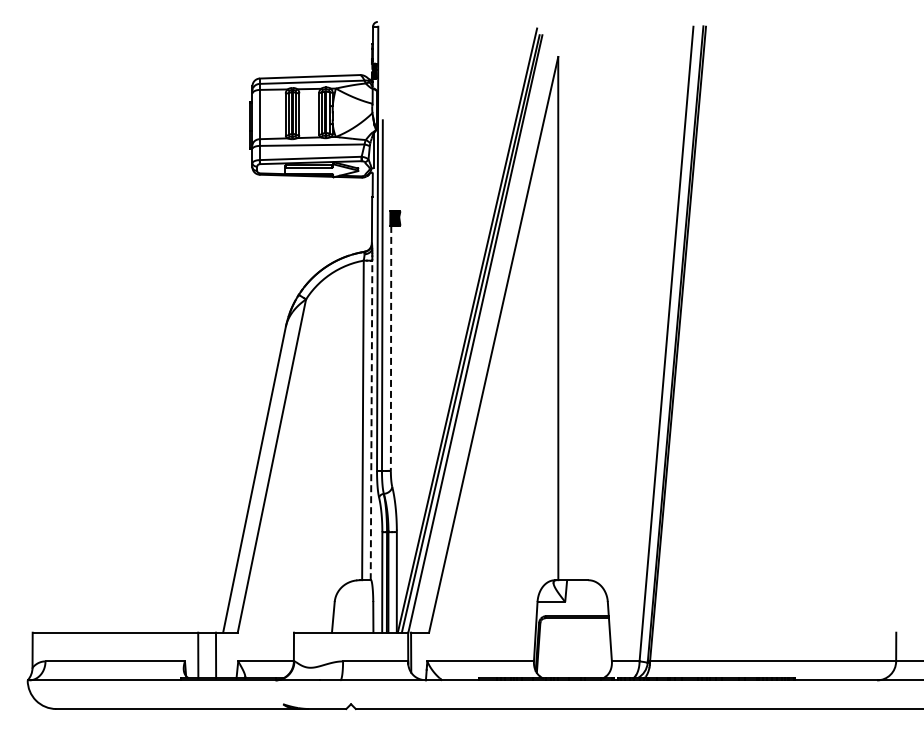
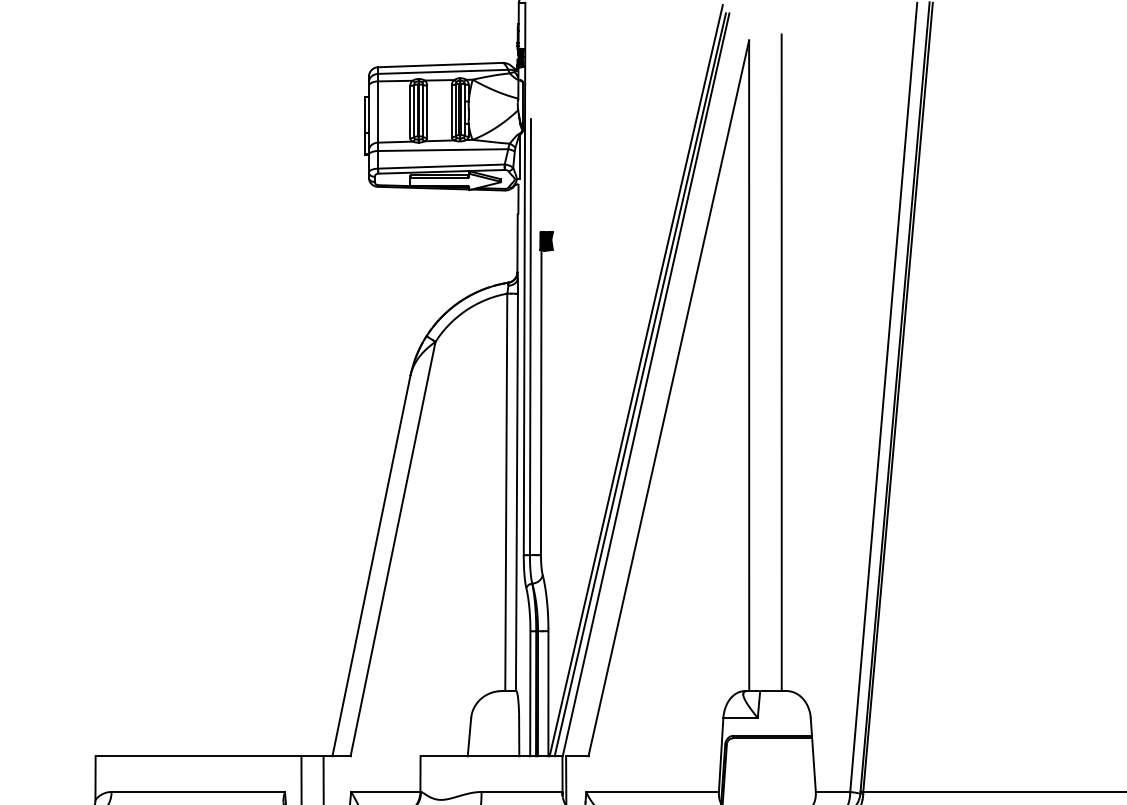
line: (584, 316) -> (781, 363), added
line: (391, 348) -> (541, 402), dashed -> solid
line: (371, 419) -> (516, 491), dashed -> solid

